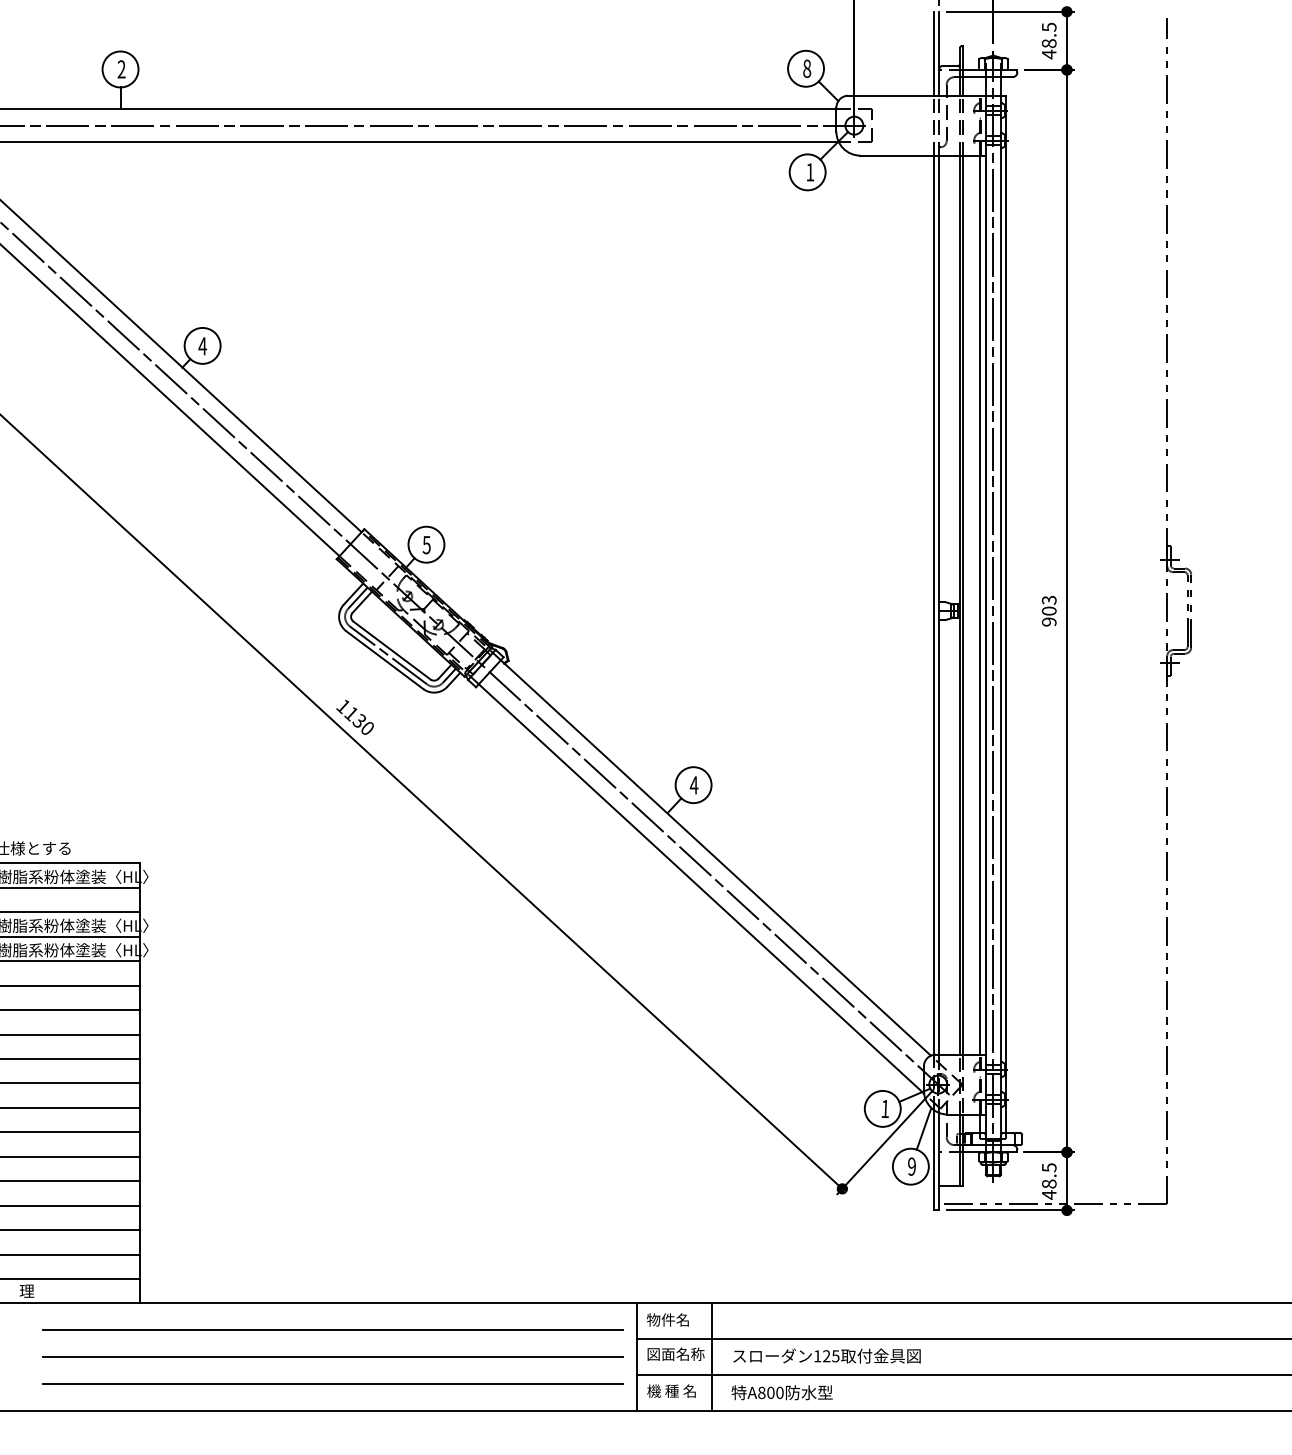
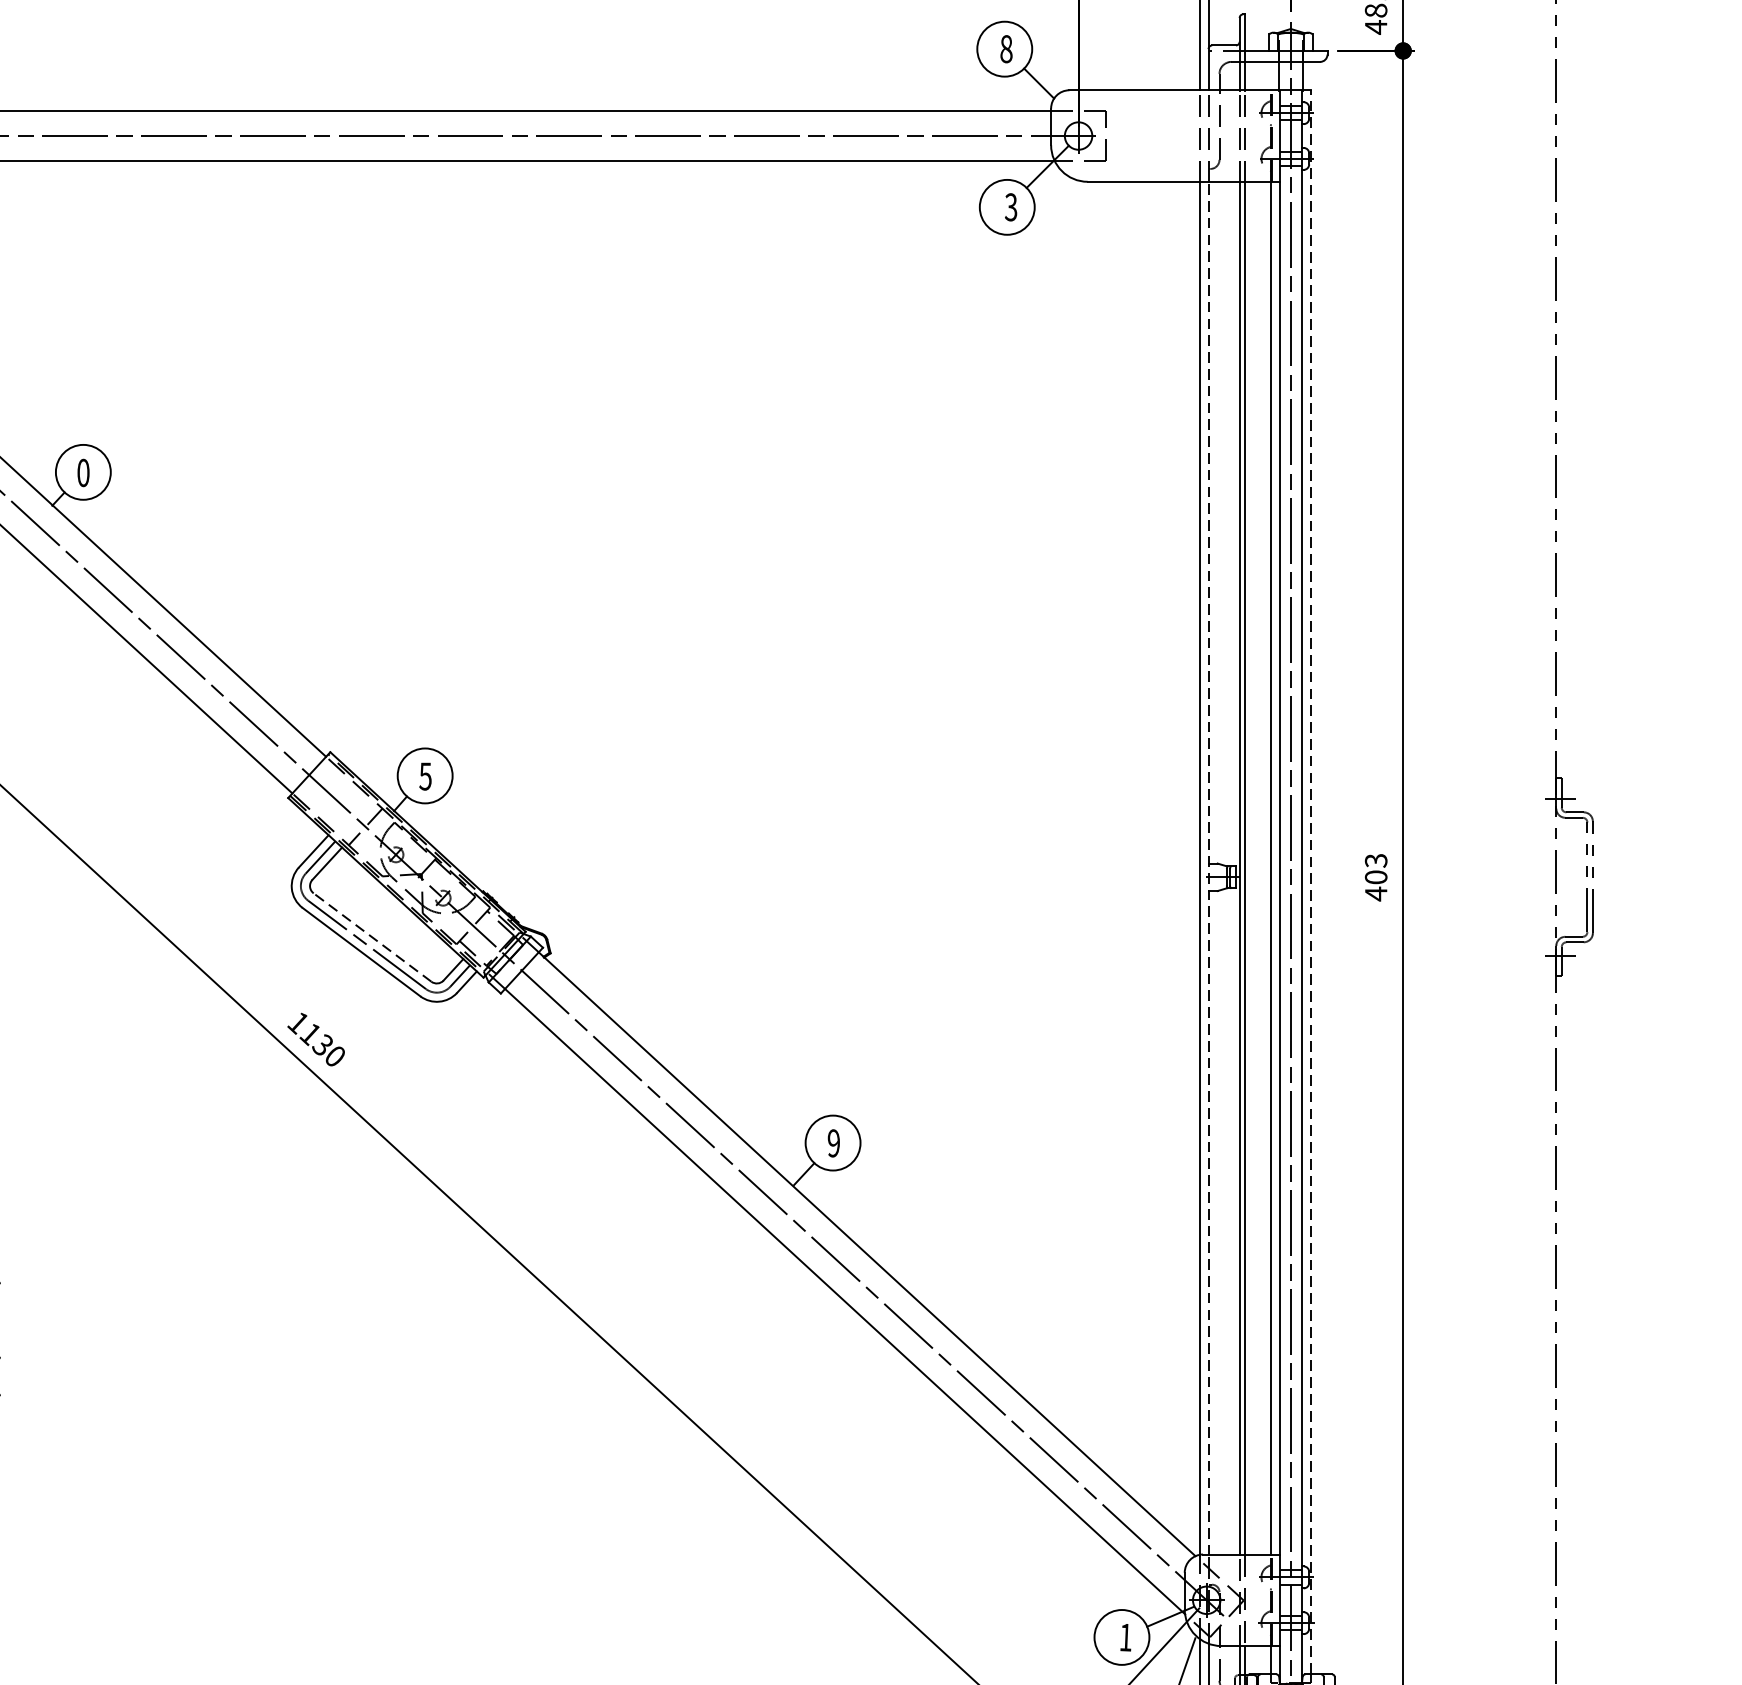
text: (810, 172) -> (1011, 207), 1 -> 3
text: (202, 346) -> (83, 473), 4 -> 0
line: (939, 605) -> (1208, 868), solid -> dashed
line: (1006, 613) -> (1310, 880), solid -> dashed
text: (1048, 621) -> (1375, 893), 903 -> 403
line: (391, 650) -> (371, 937), solid -> dashed
text: (693, 785) -> (832, 1143), 4 -> 9

